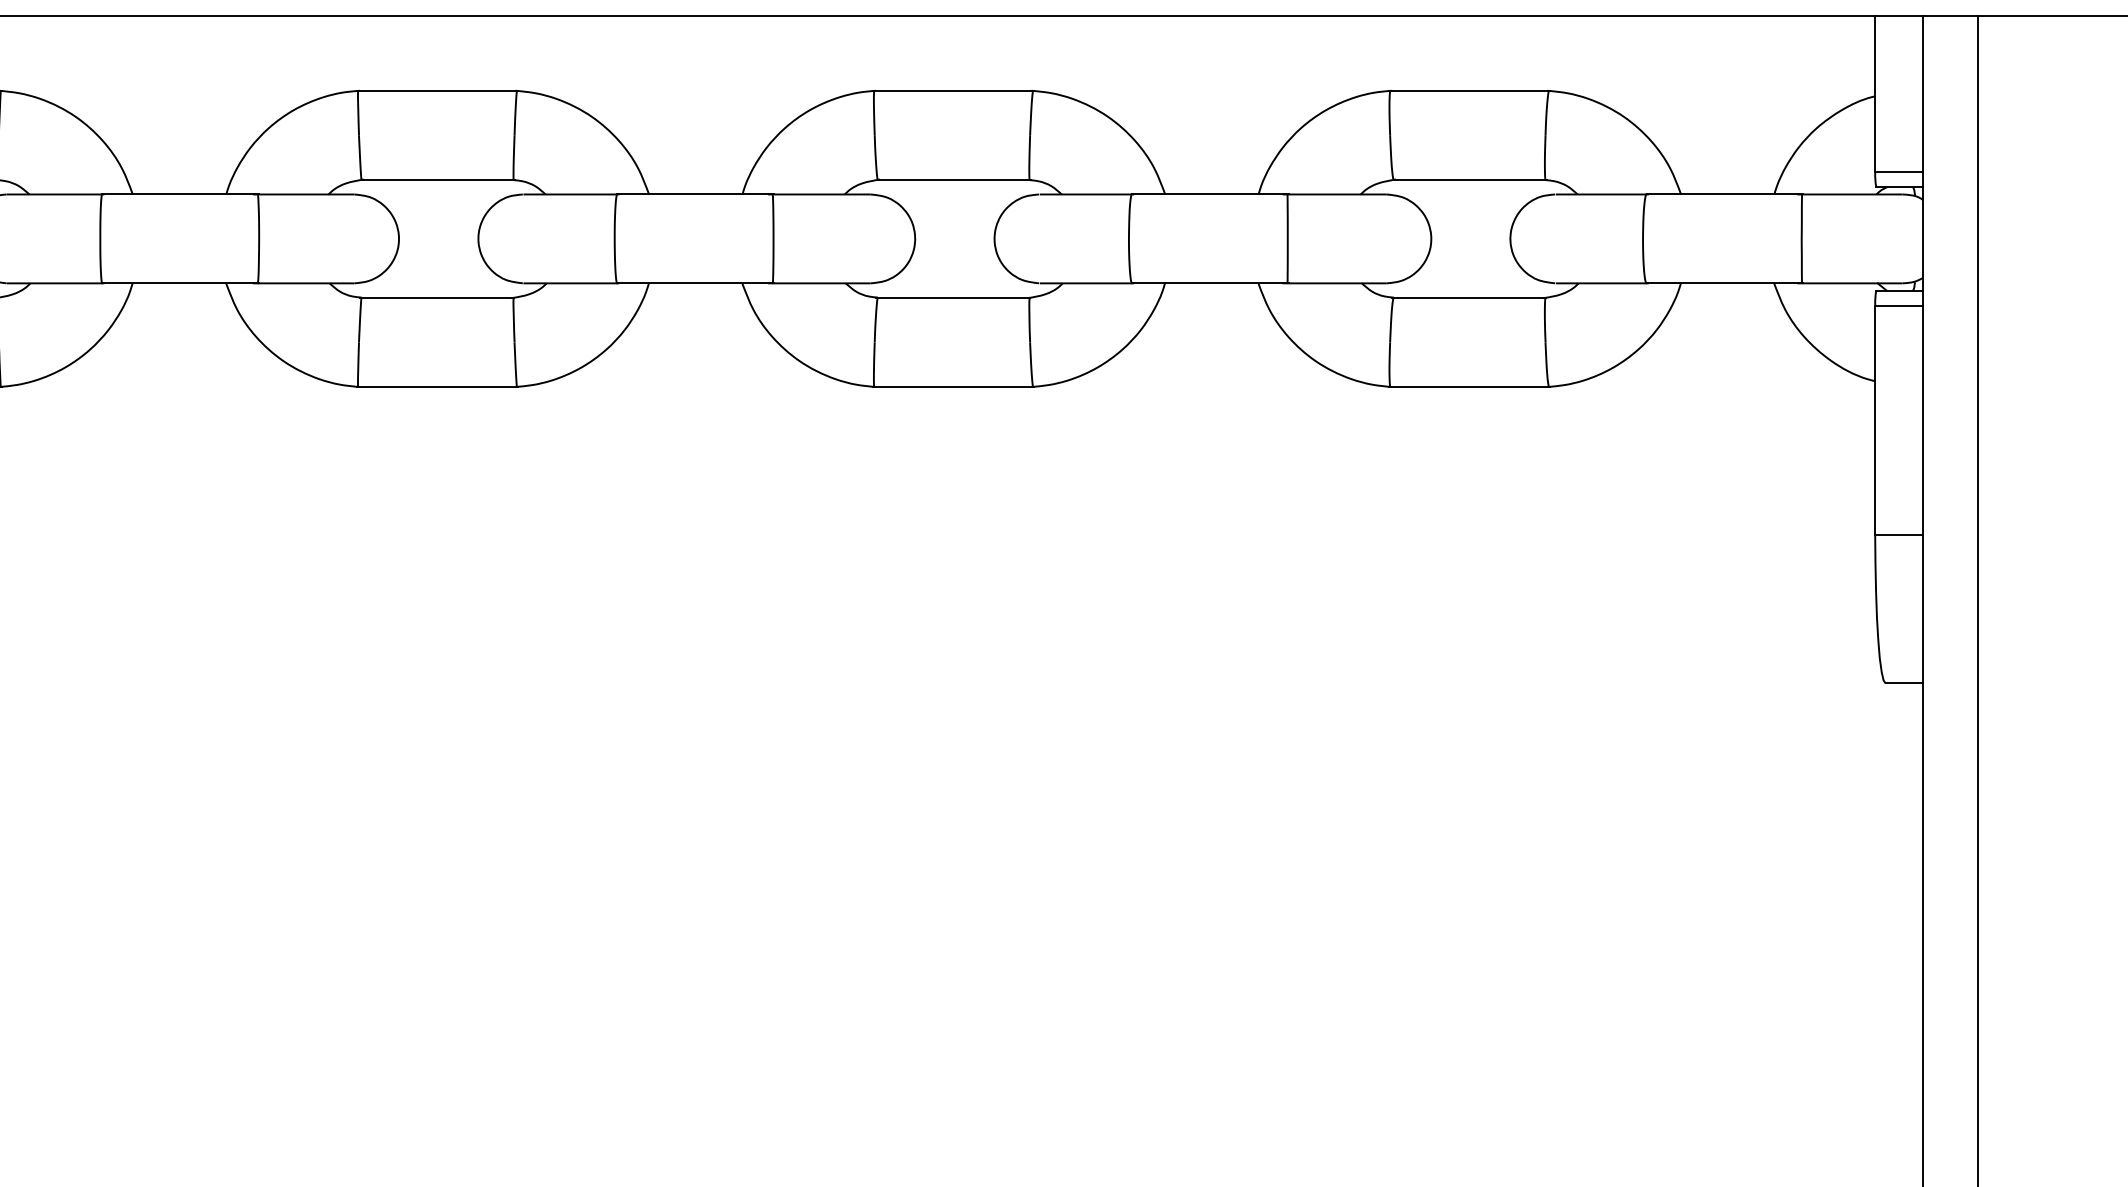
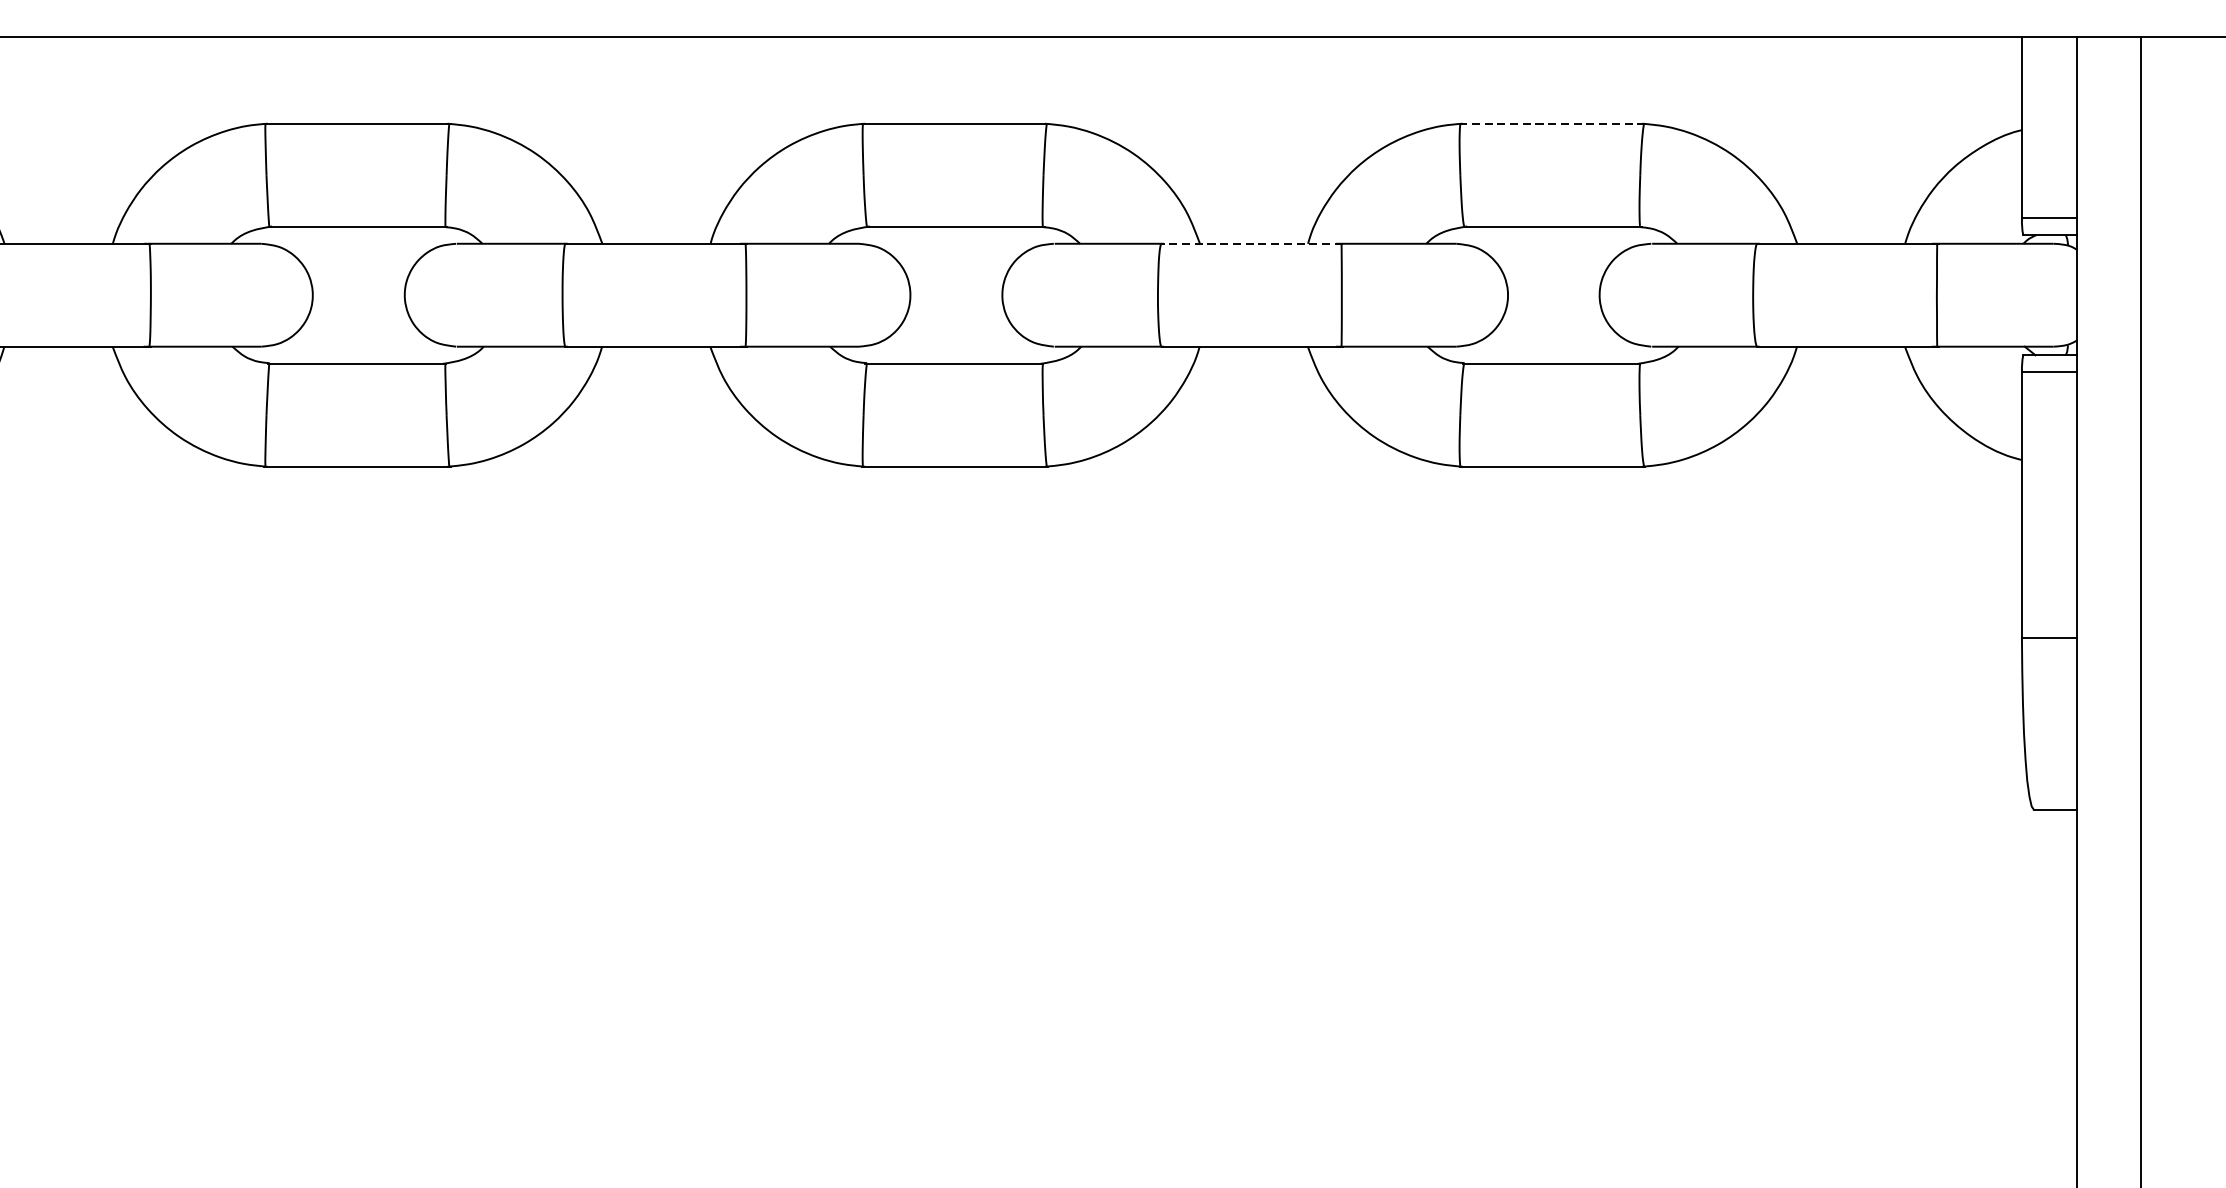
line: (1469, 90) -> (1552, 123), solid -> dashed
line: (1209, 194) -> (1251, 243), solid -> dashed

